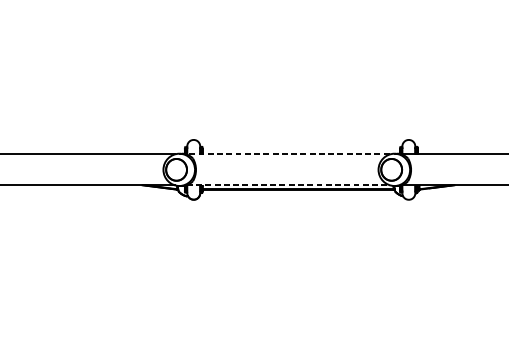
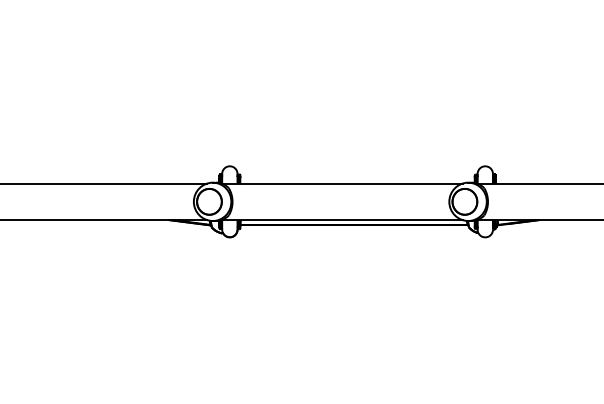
line: (287, 154) -> (341, 183), dashed -> solid
line: (288, 185) -> (342, 220), dashed -> solid

